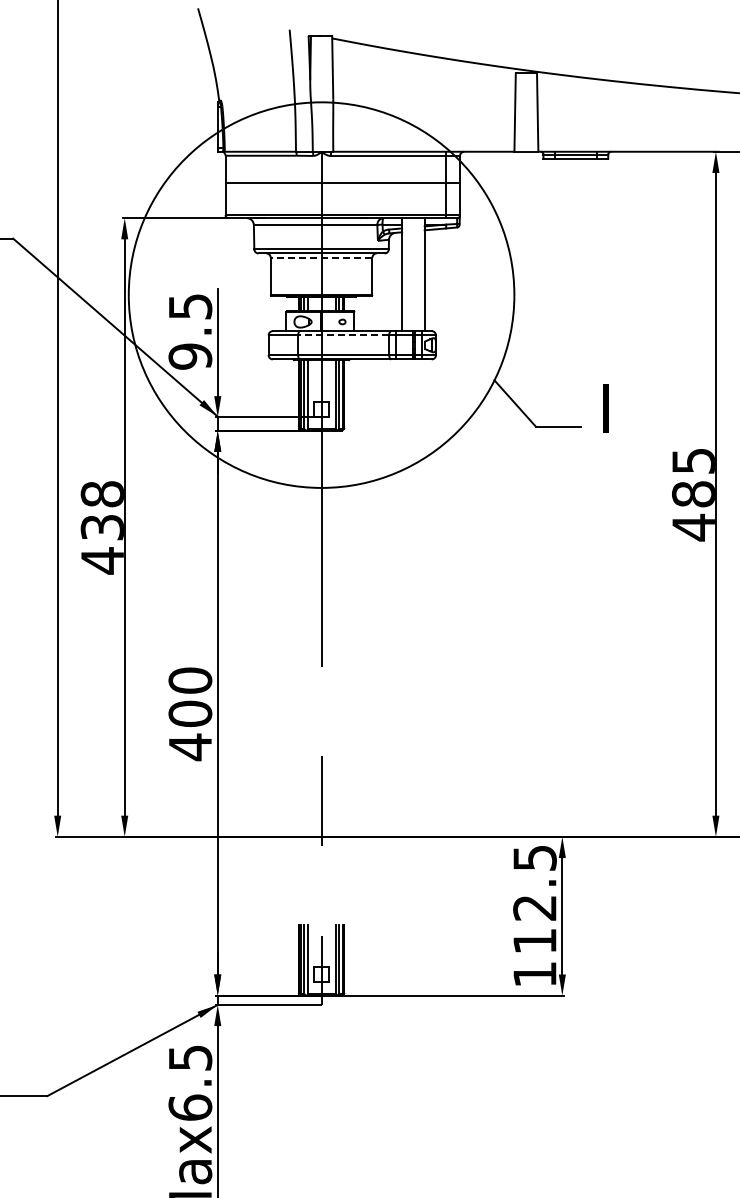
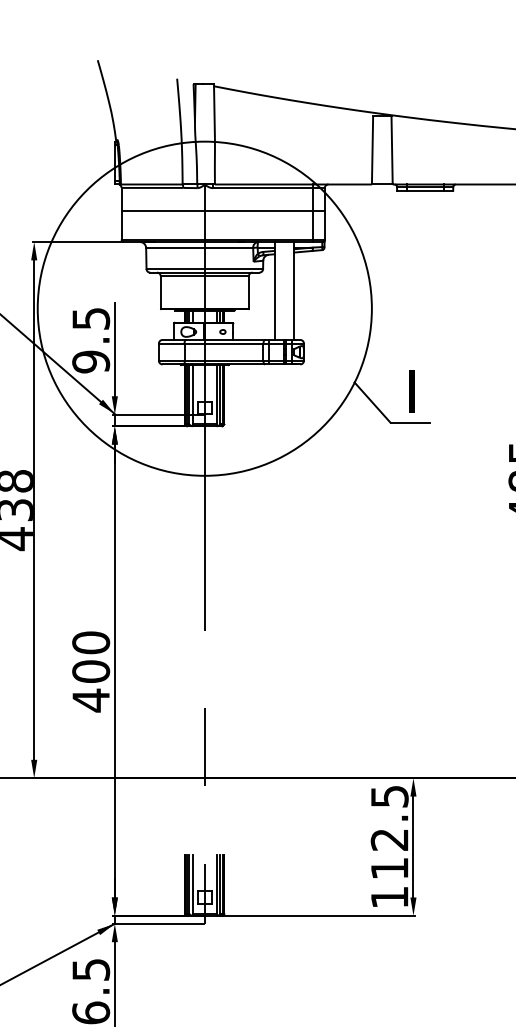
line: (321, 257) -> (204, 276), dashed -> solid
line: (343, 335) -> (223, 343), dashed -> solid
text: (605, 408) -> (411, 391), moved

